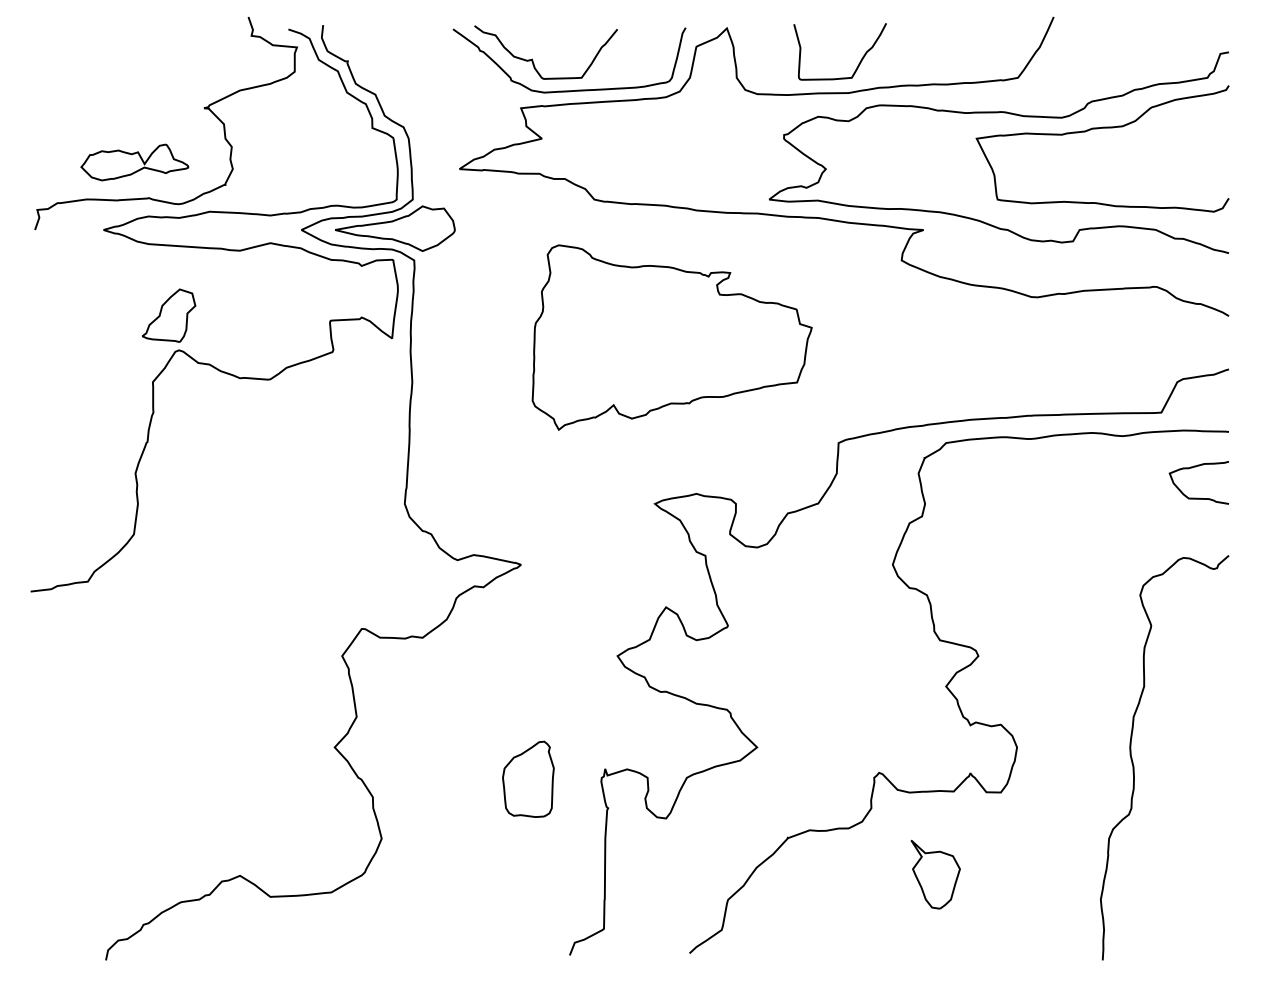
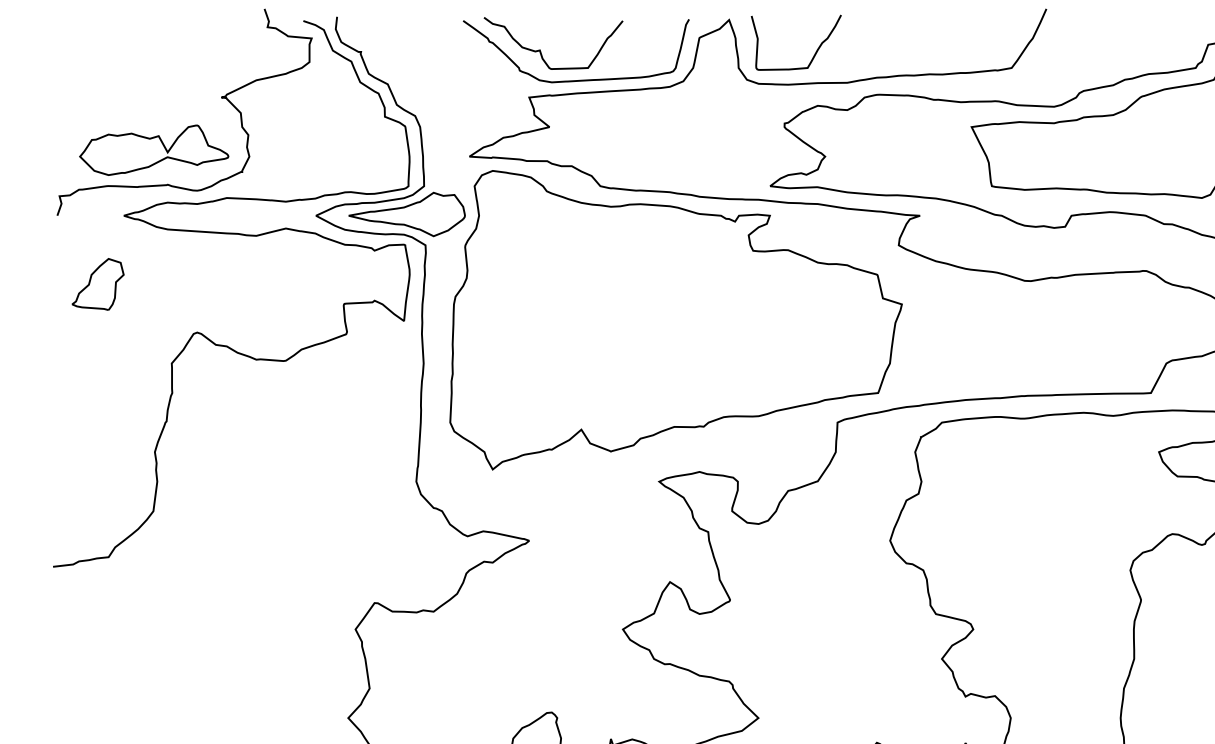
curve: (858, 63) -> (814, 54), moved
part: (134, 162) -> (153, 150), size x1.43
part: (169, 315) -> (98, 284), moved
part: (671, 337) -> (675, 320), size x1.67

